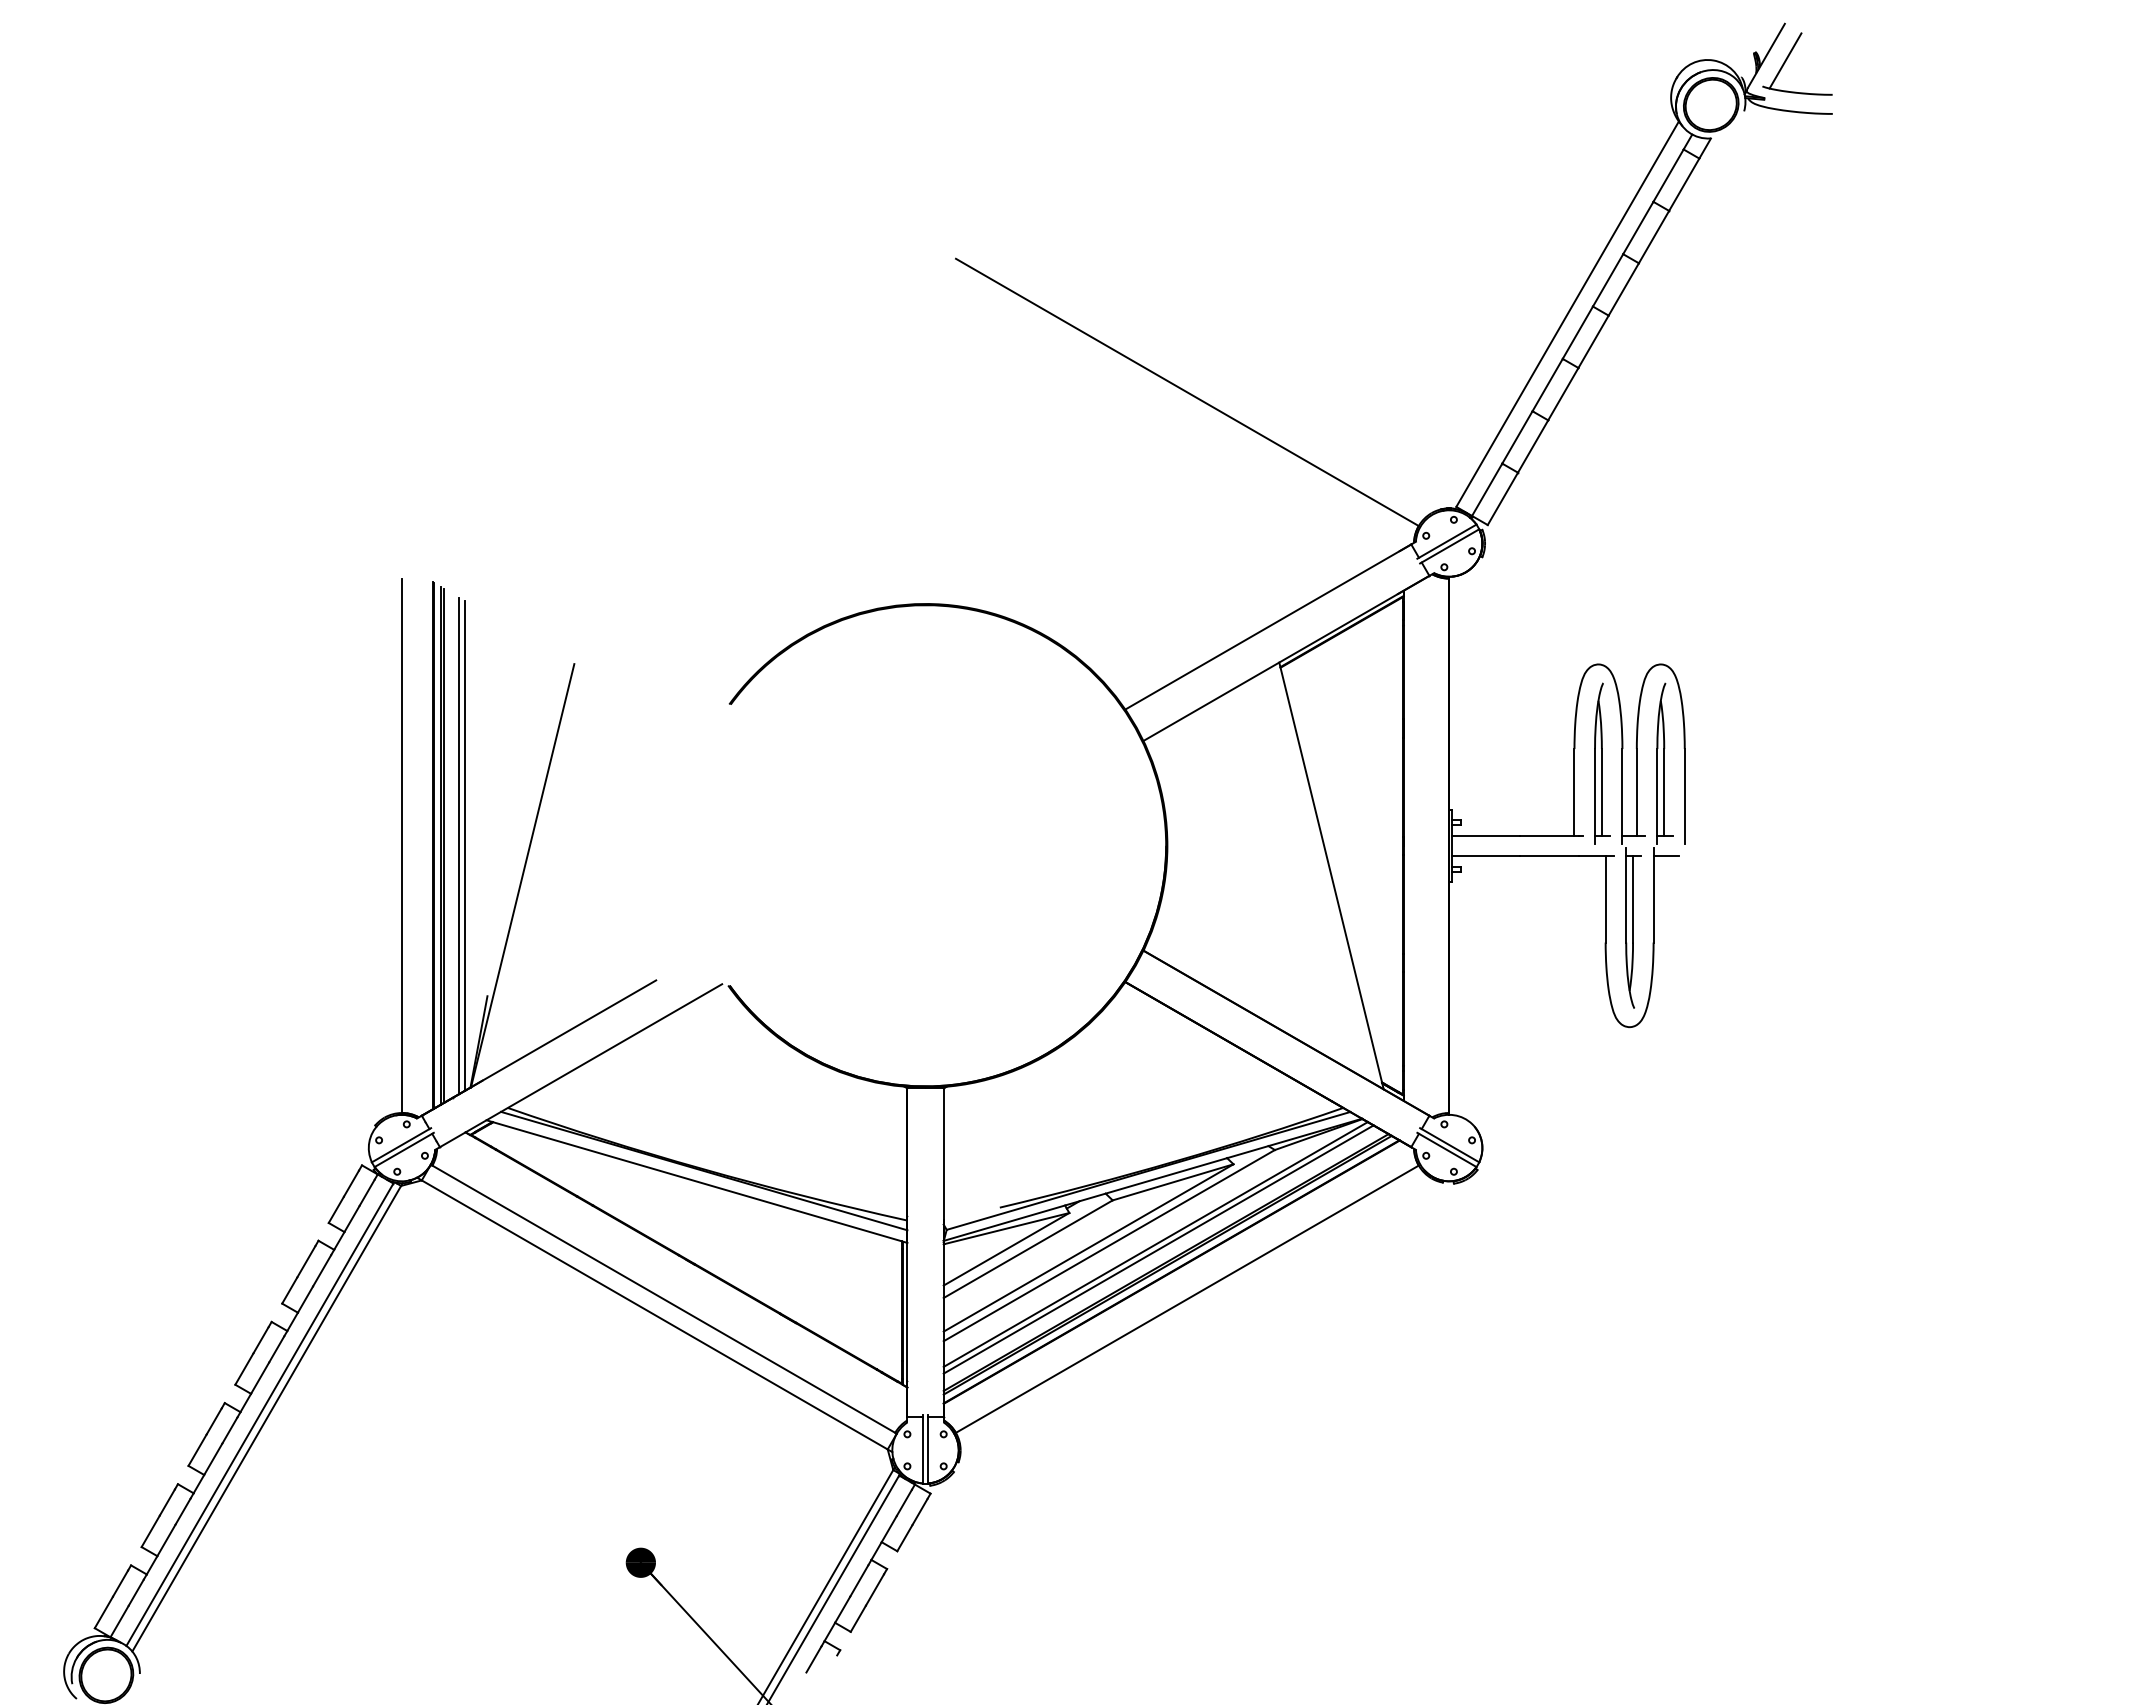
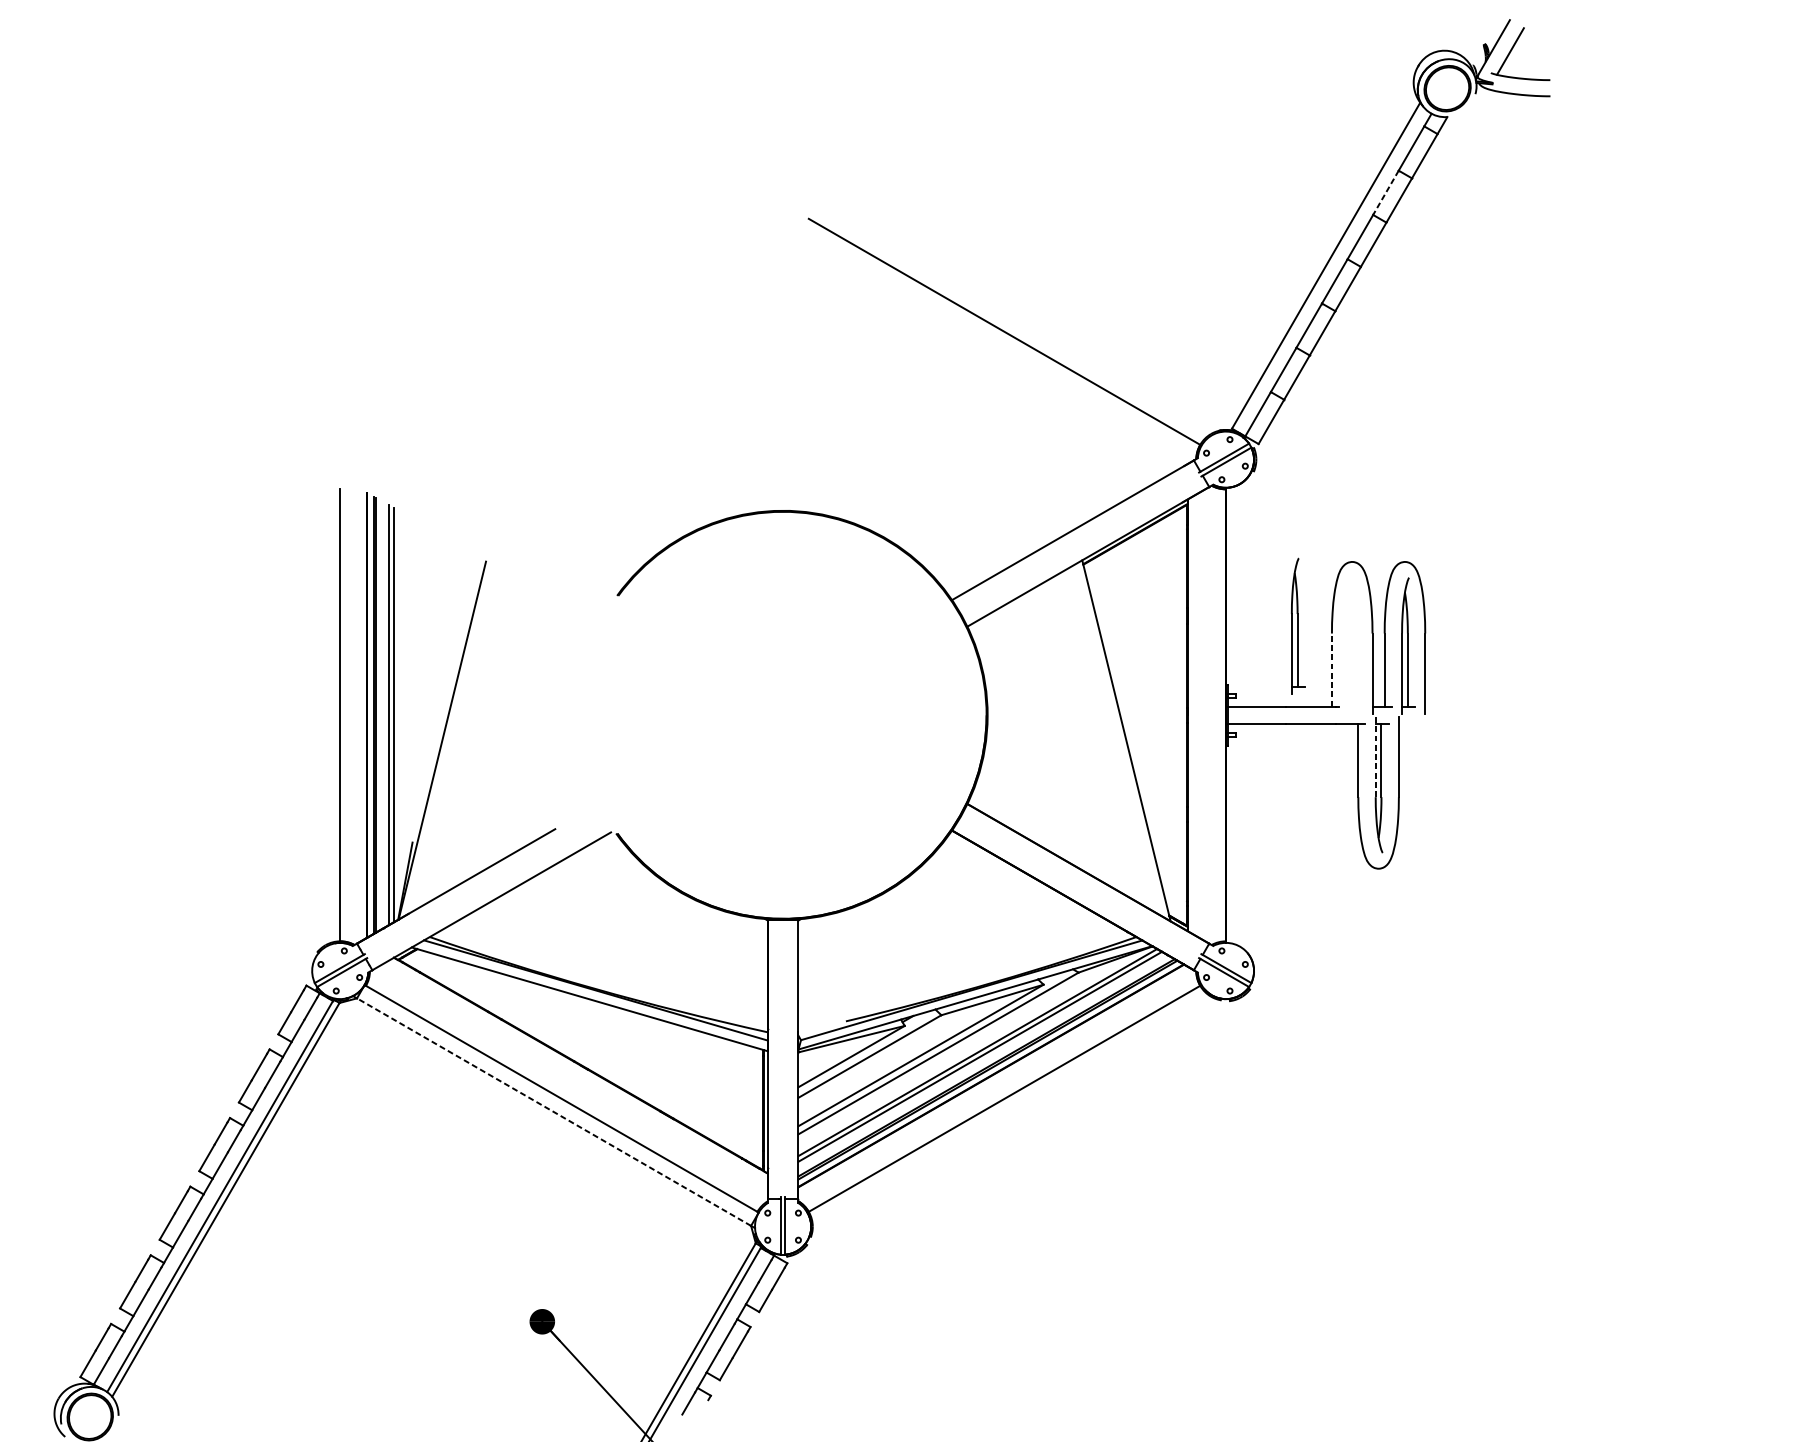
line: (1638, 228) -> (1386, 193), solid -> dashed
part: (1602, 763) -> (1298, 626), moved
line: (1574, 791) -> (1331, 669), solid -> dashed
line: (1666, 856) -> (1409, 724), removed
line: (1626, 895) -> (1375, 757), solid -> dashed
line: (654, 1314) -> (553, 1111), solid -> dashed

